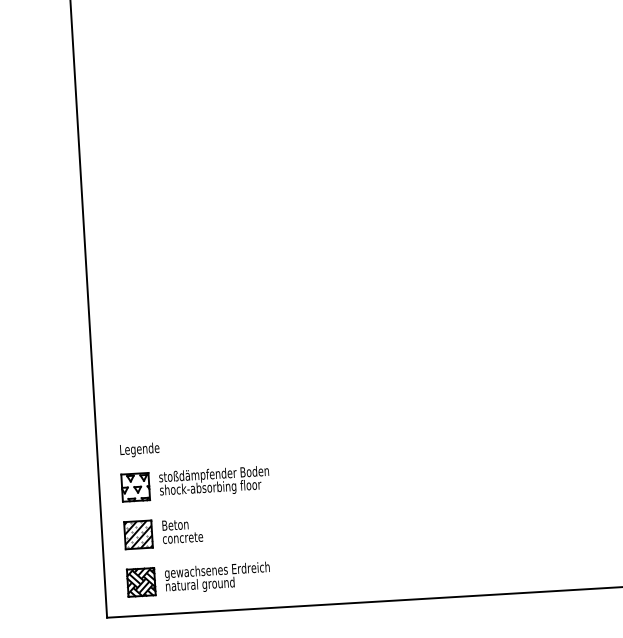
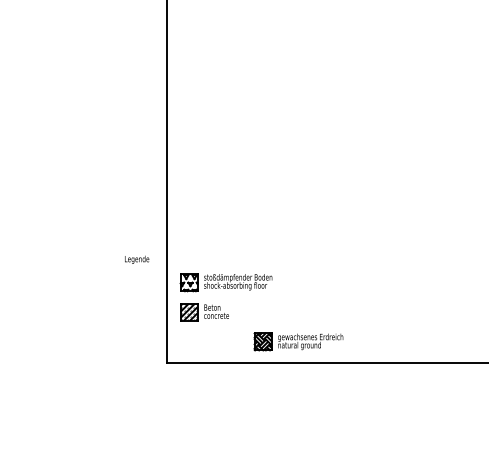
text: (140, 449) -> (137, 259), moved
part: (198, 578) -> (298, 341), moved

